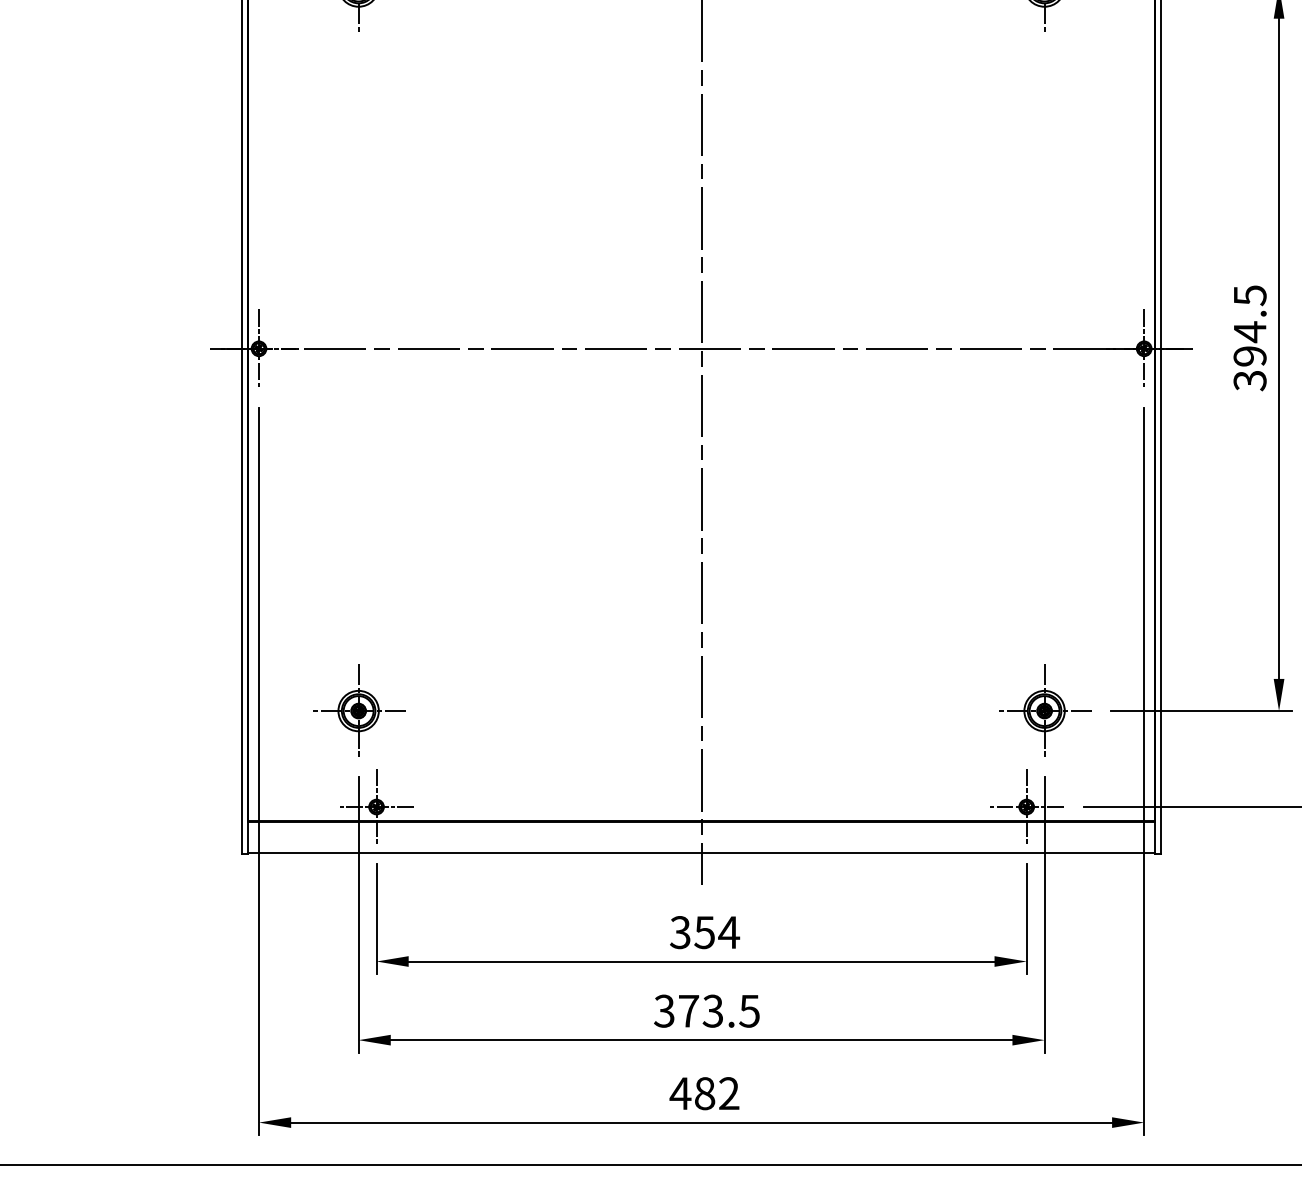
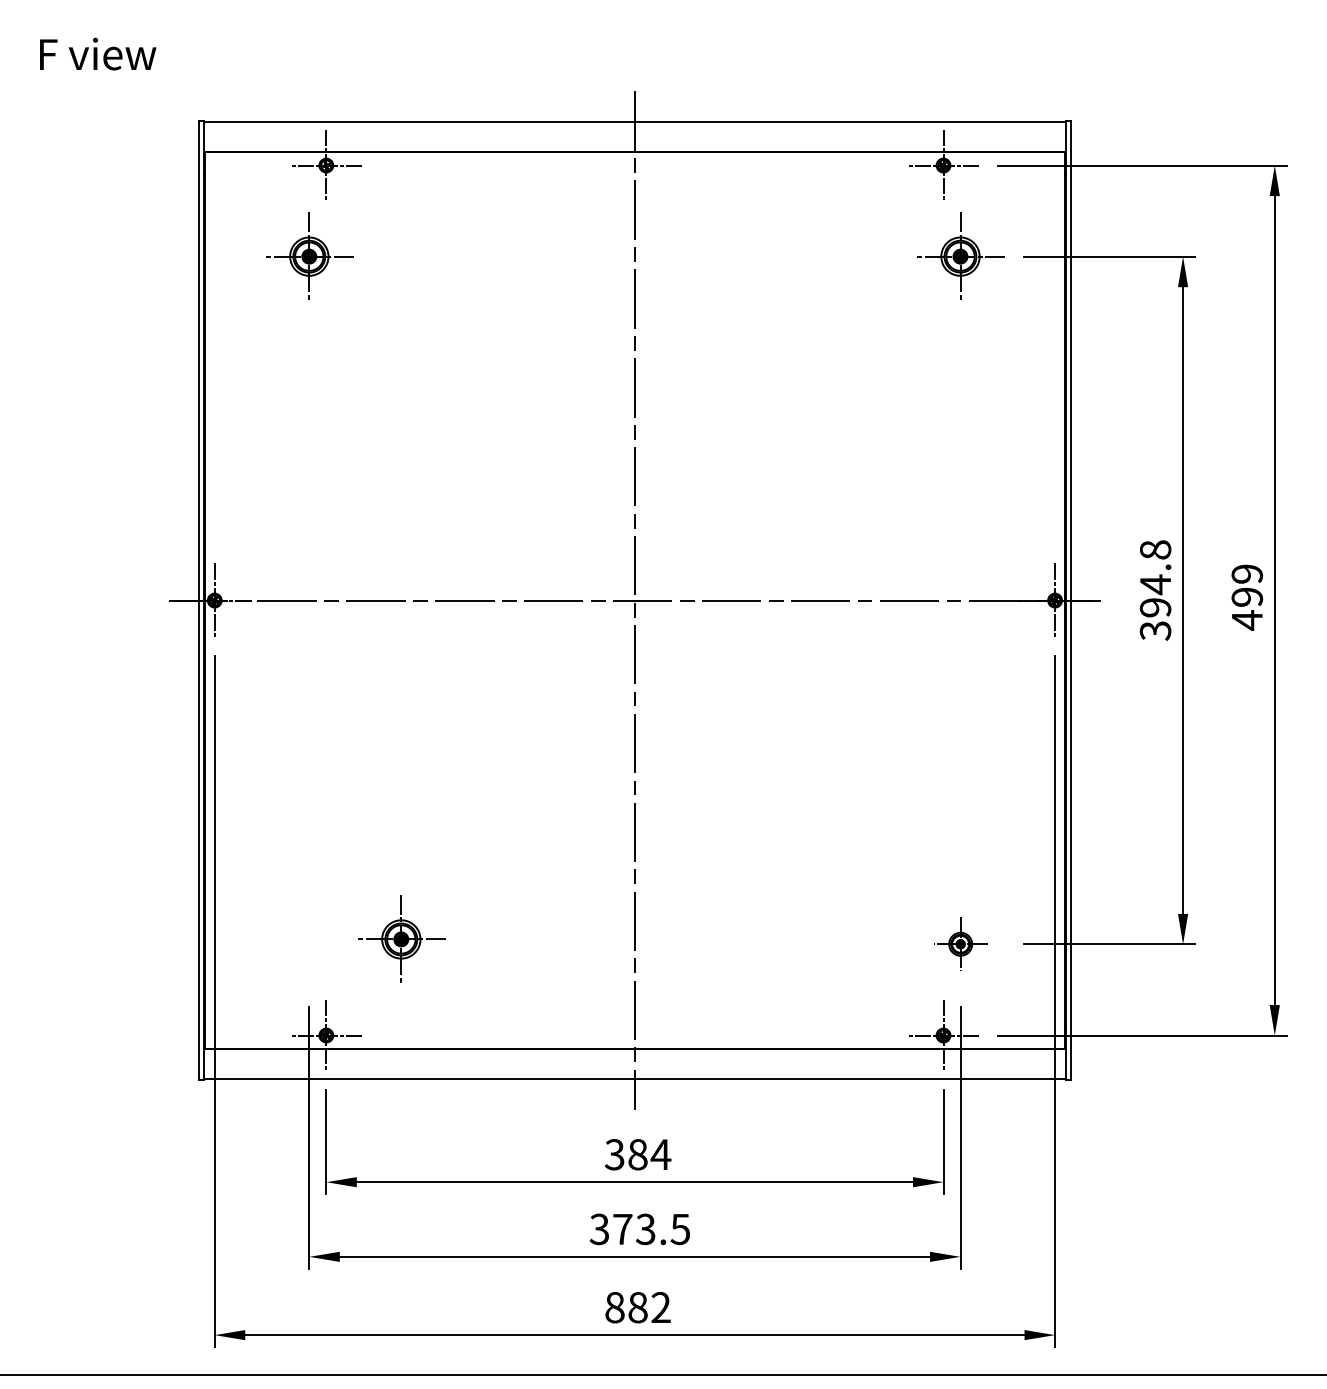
text: (1250, 296) -> (1155, 550), 394.5 -> 394.8
part: (358, 710) -> (401, 938), moved
part: (1044, 710) -> (960, 943), size x0.6
text: (704, 932) -> (637, 1154), 354 -> 384
text: (680, 1093) -> (614, 1307), 482 -> 882

